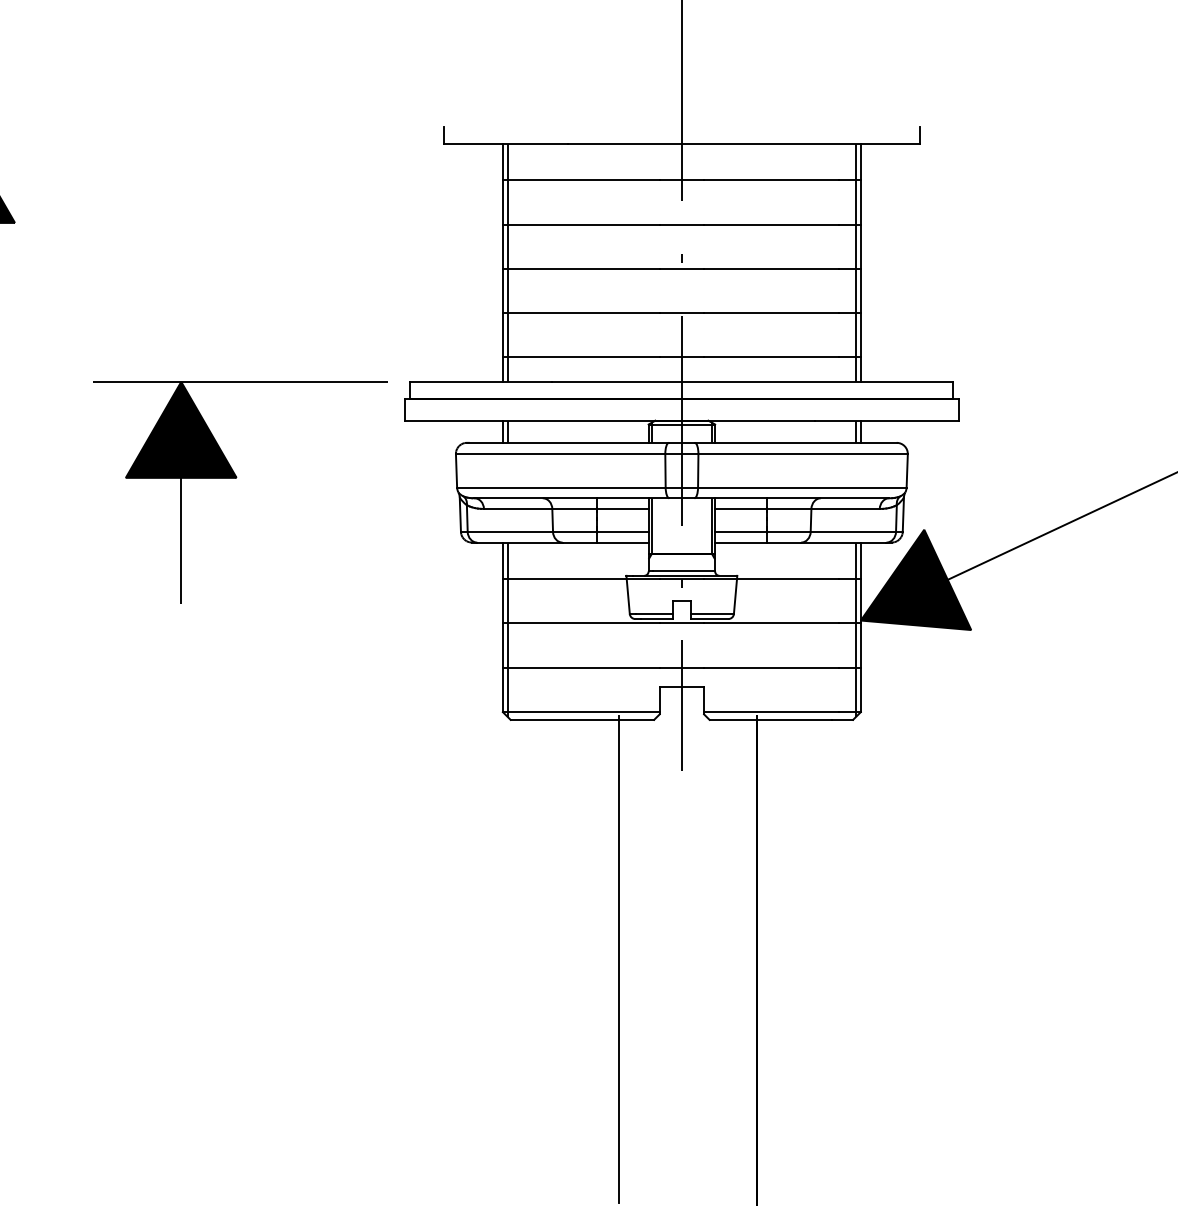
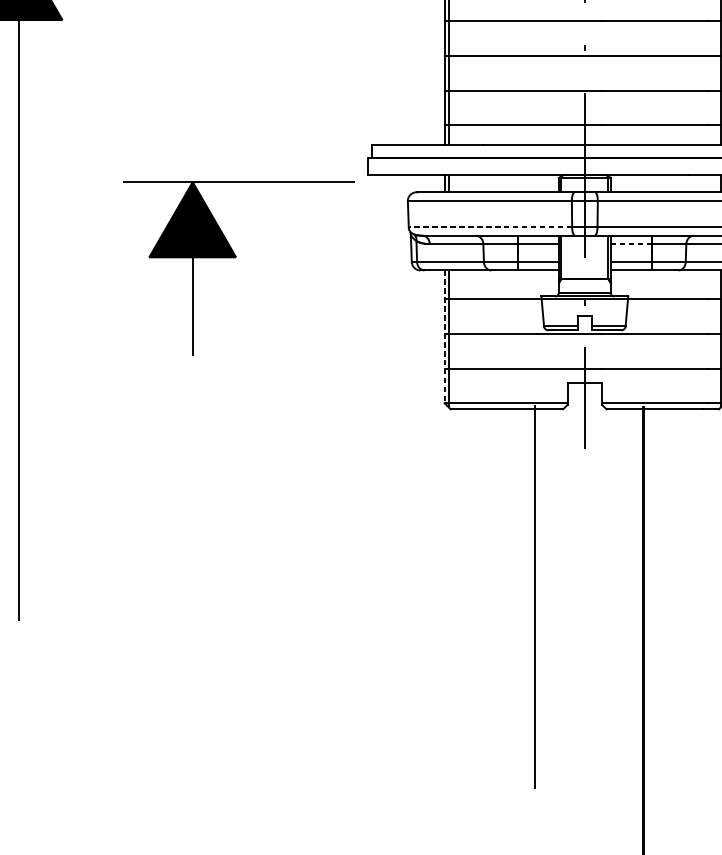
part: (236, 478) -> (235, 257), moved
line: (560, 487) -> (489, 227), solid -> dashed
line: (741, 508) -> (631, 243), solid -> dashed
line: (502, 627) -> (444, 336), solid -> dashed

